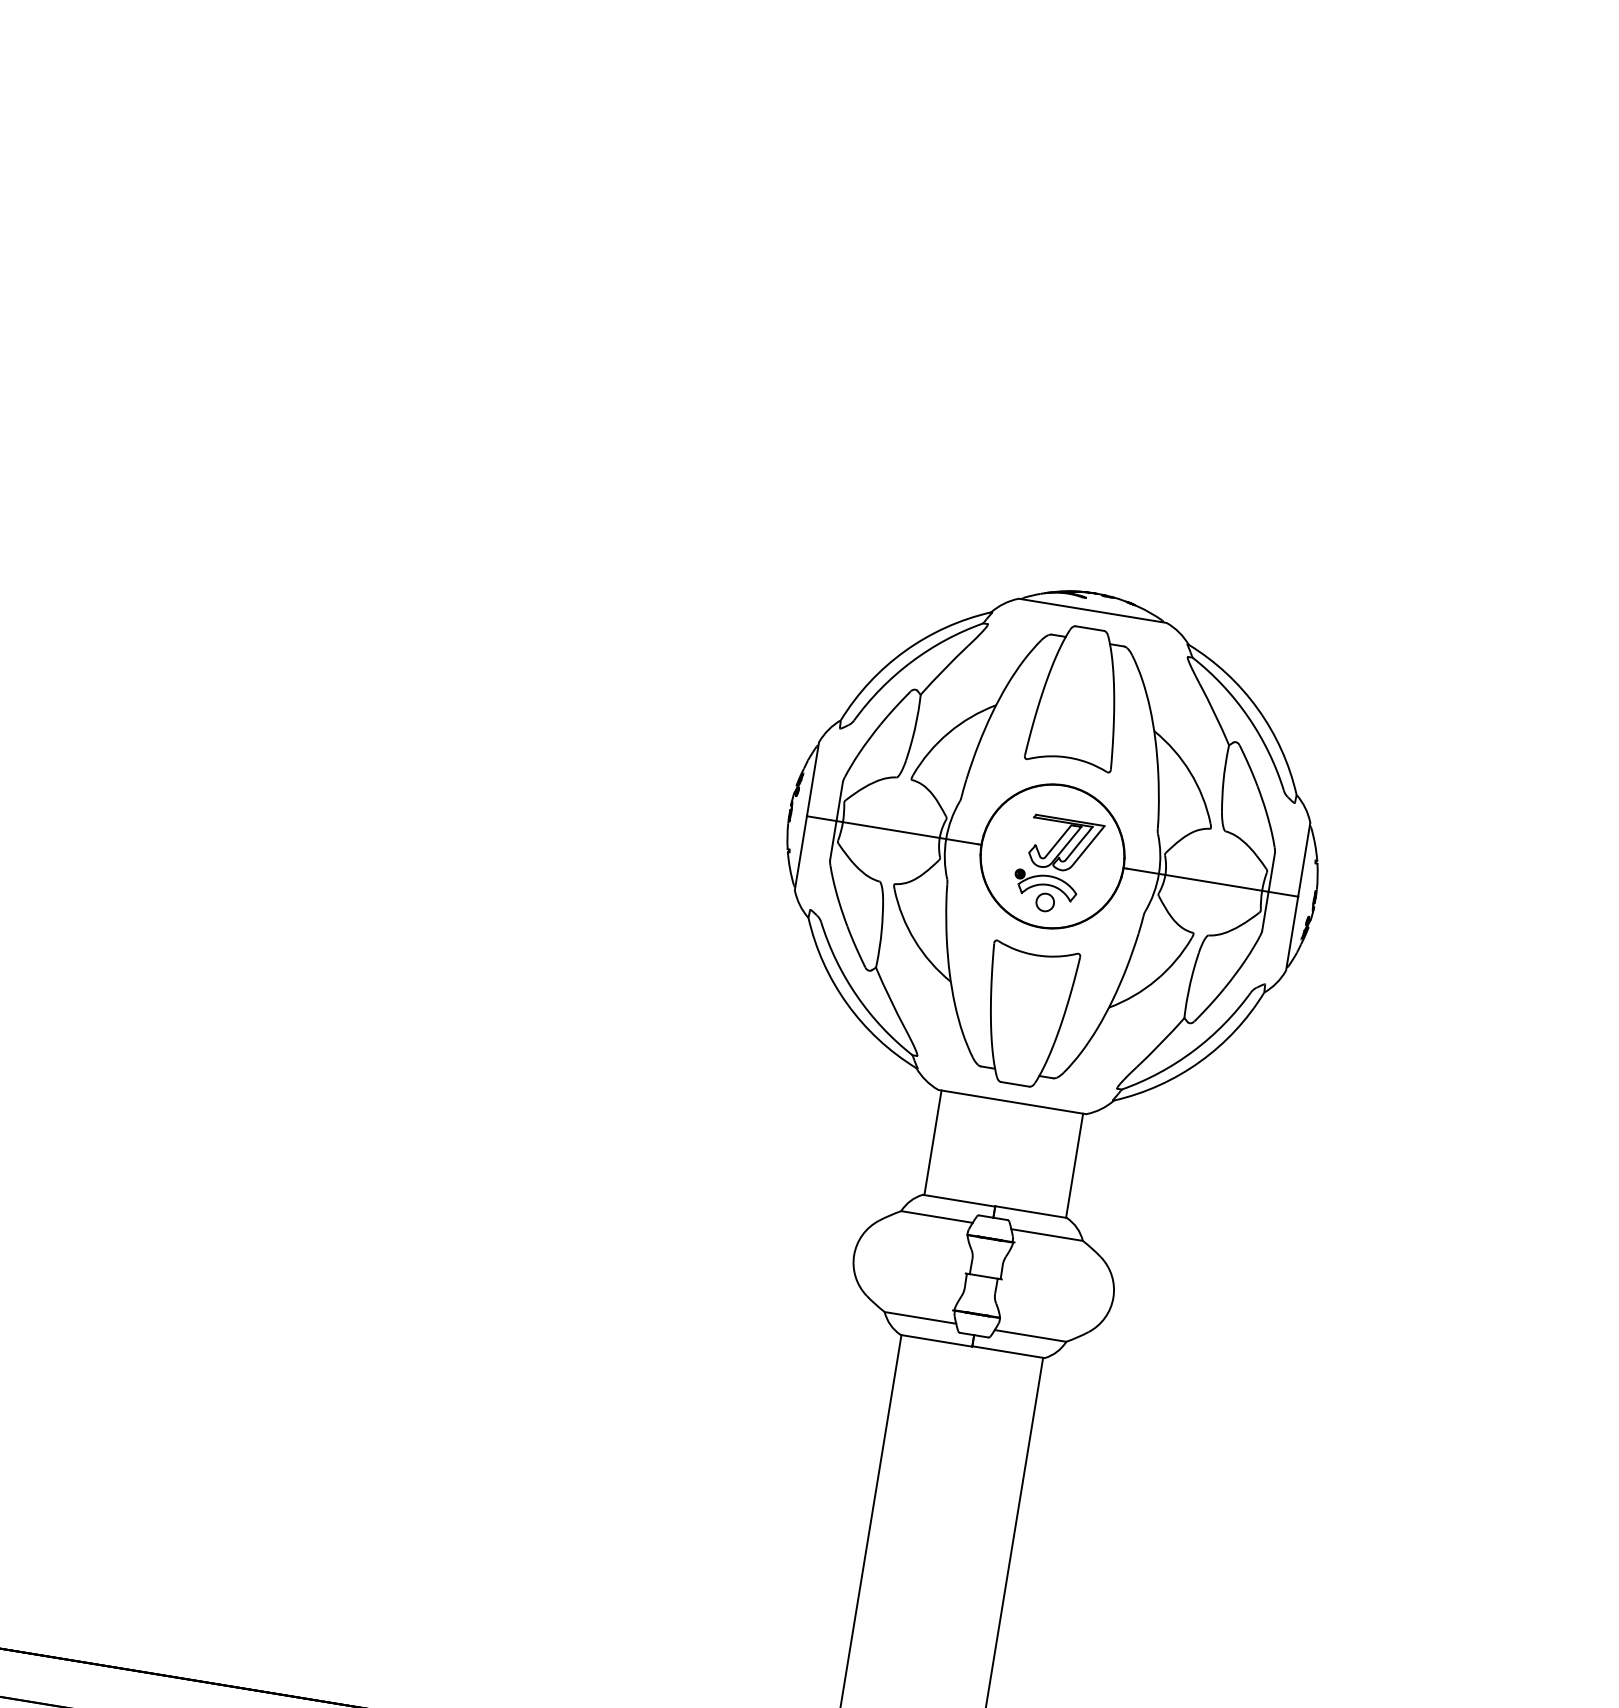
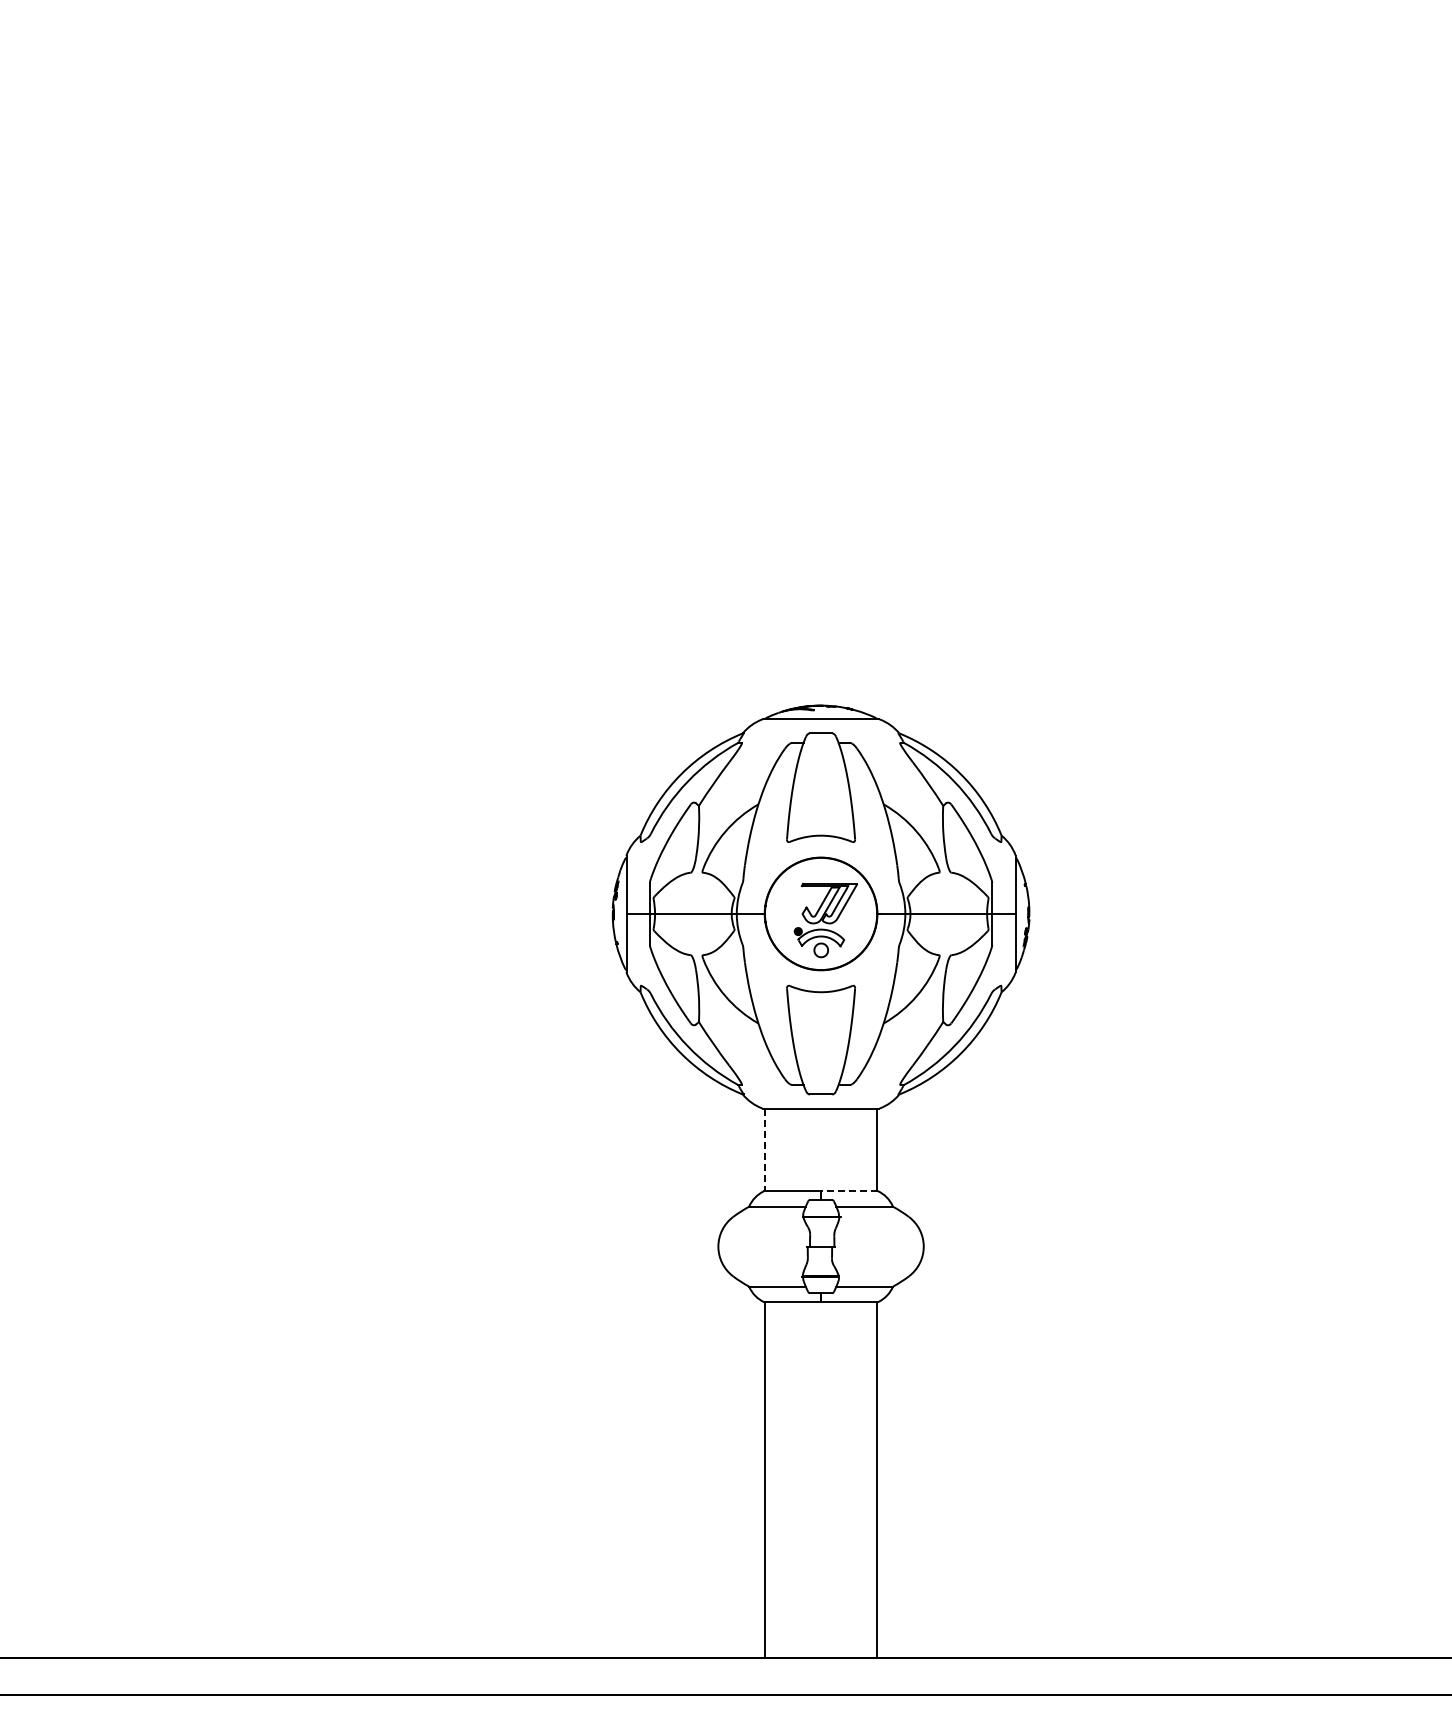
line: (932, 1143) -> (764, 1150), solid -> dashed
line: (1029, 1212) -> (848, 1191), solid -> dashed

